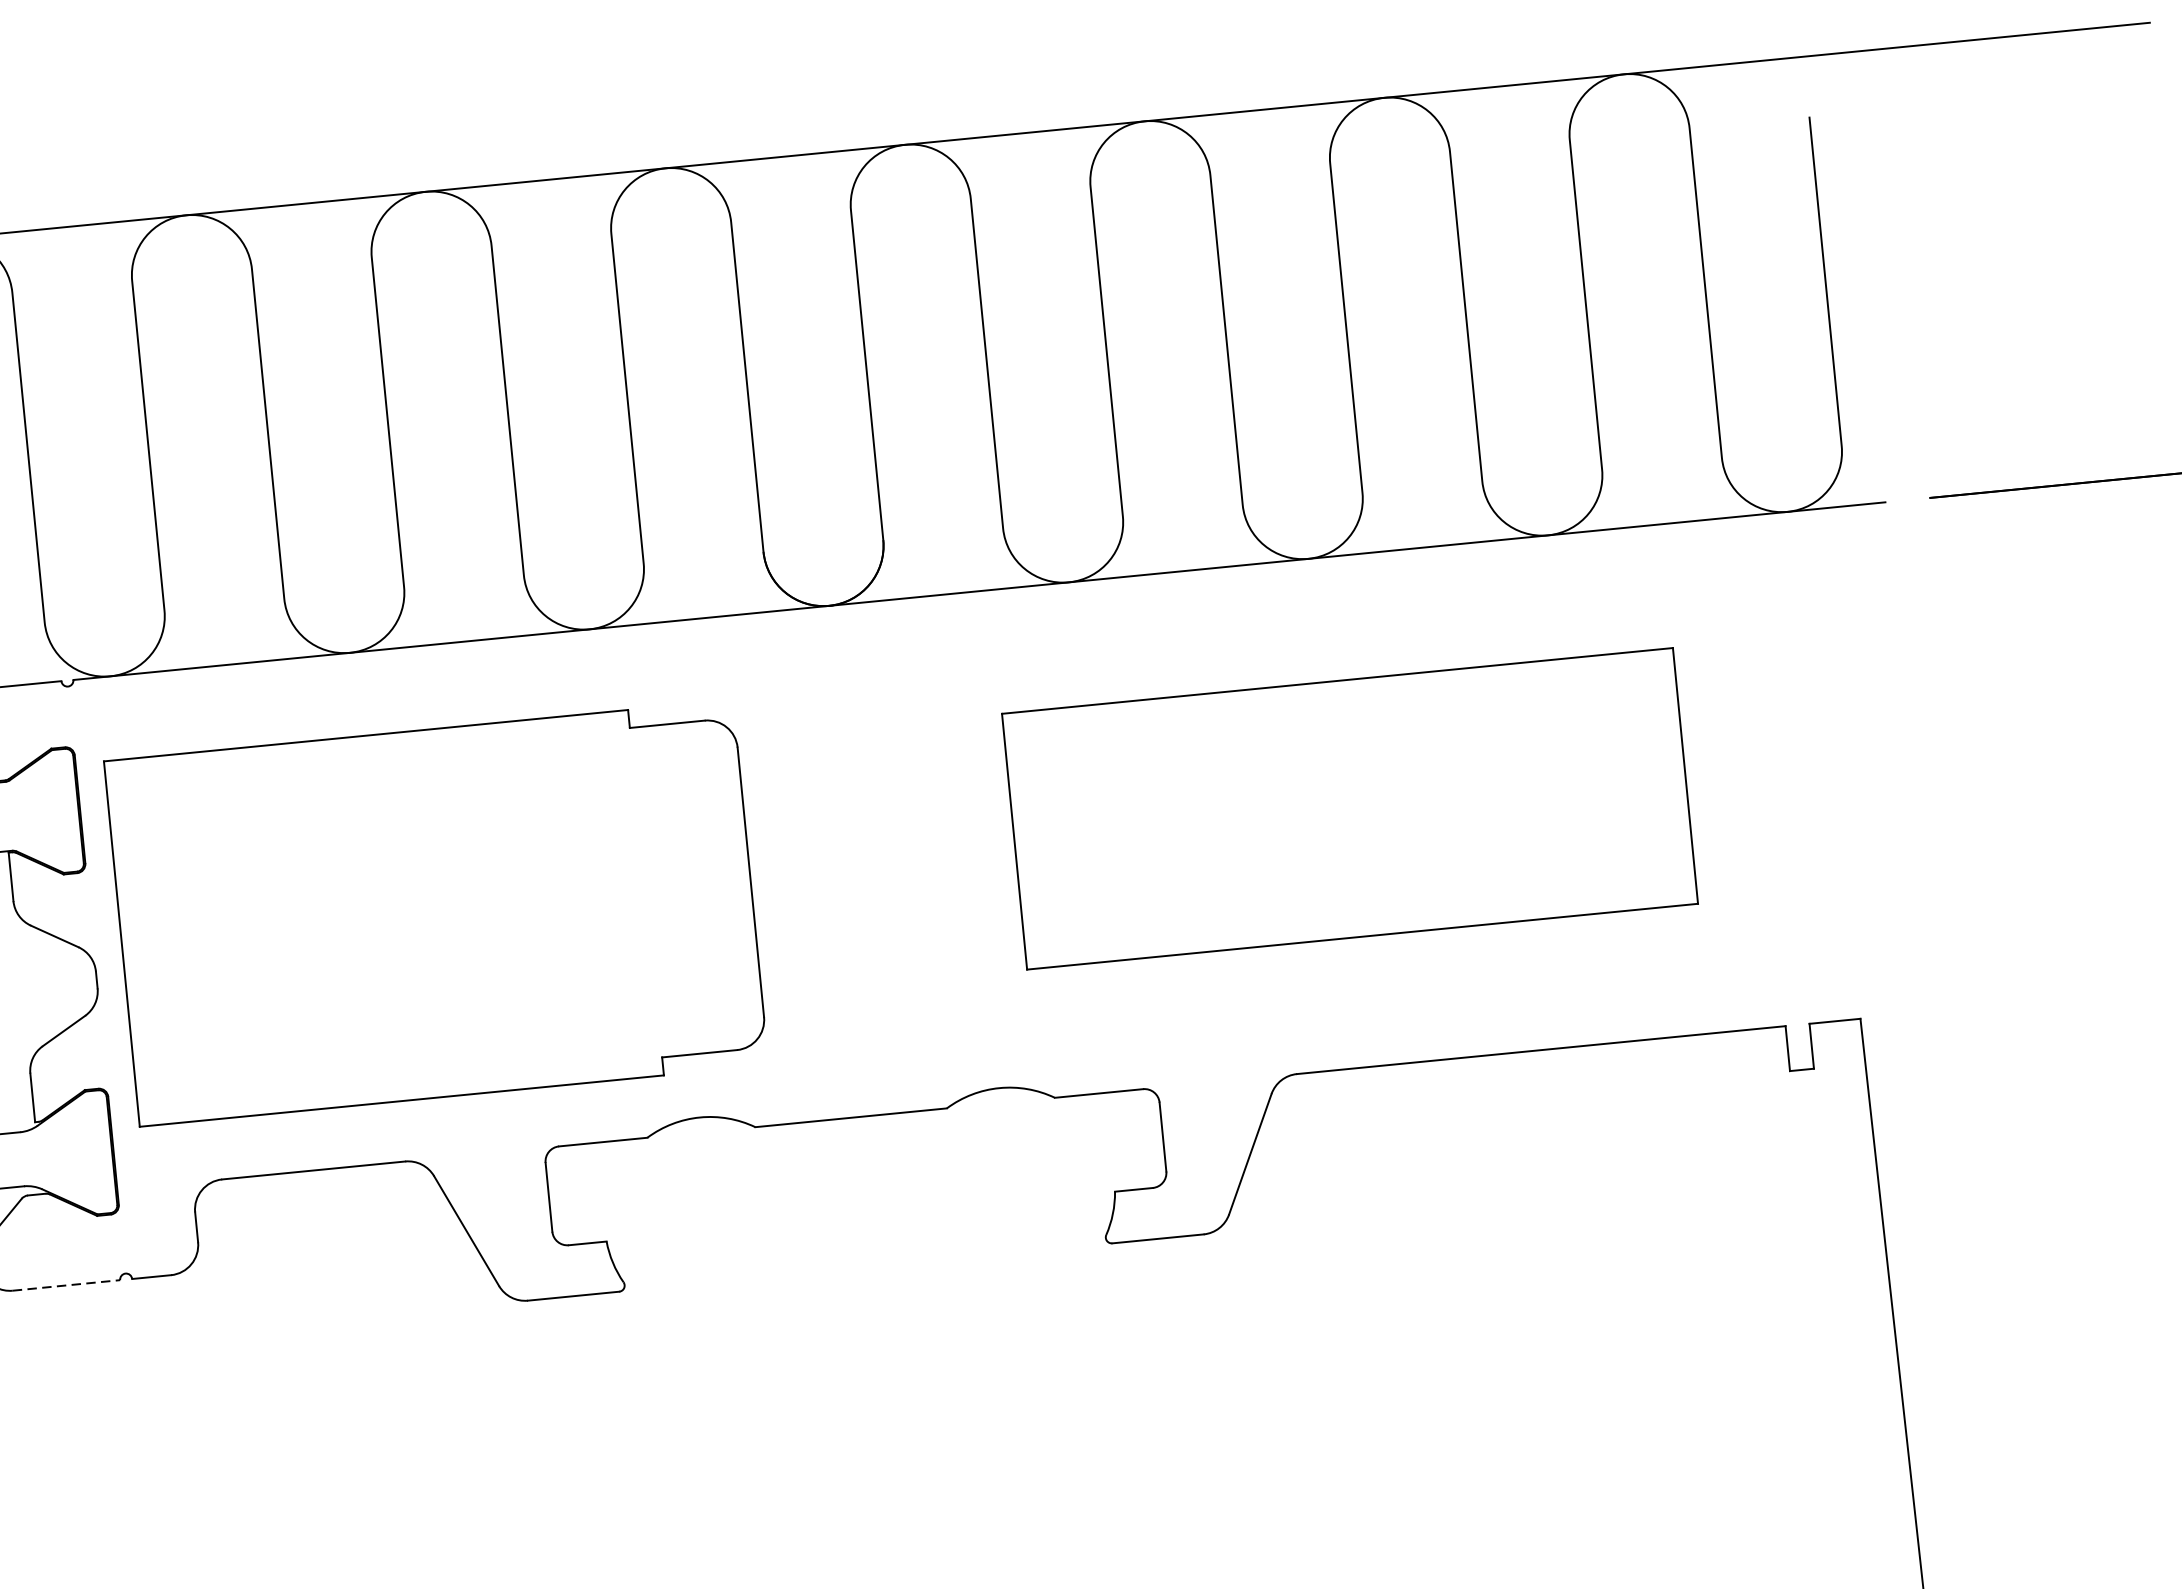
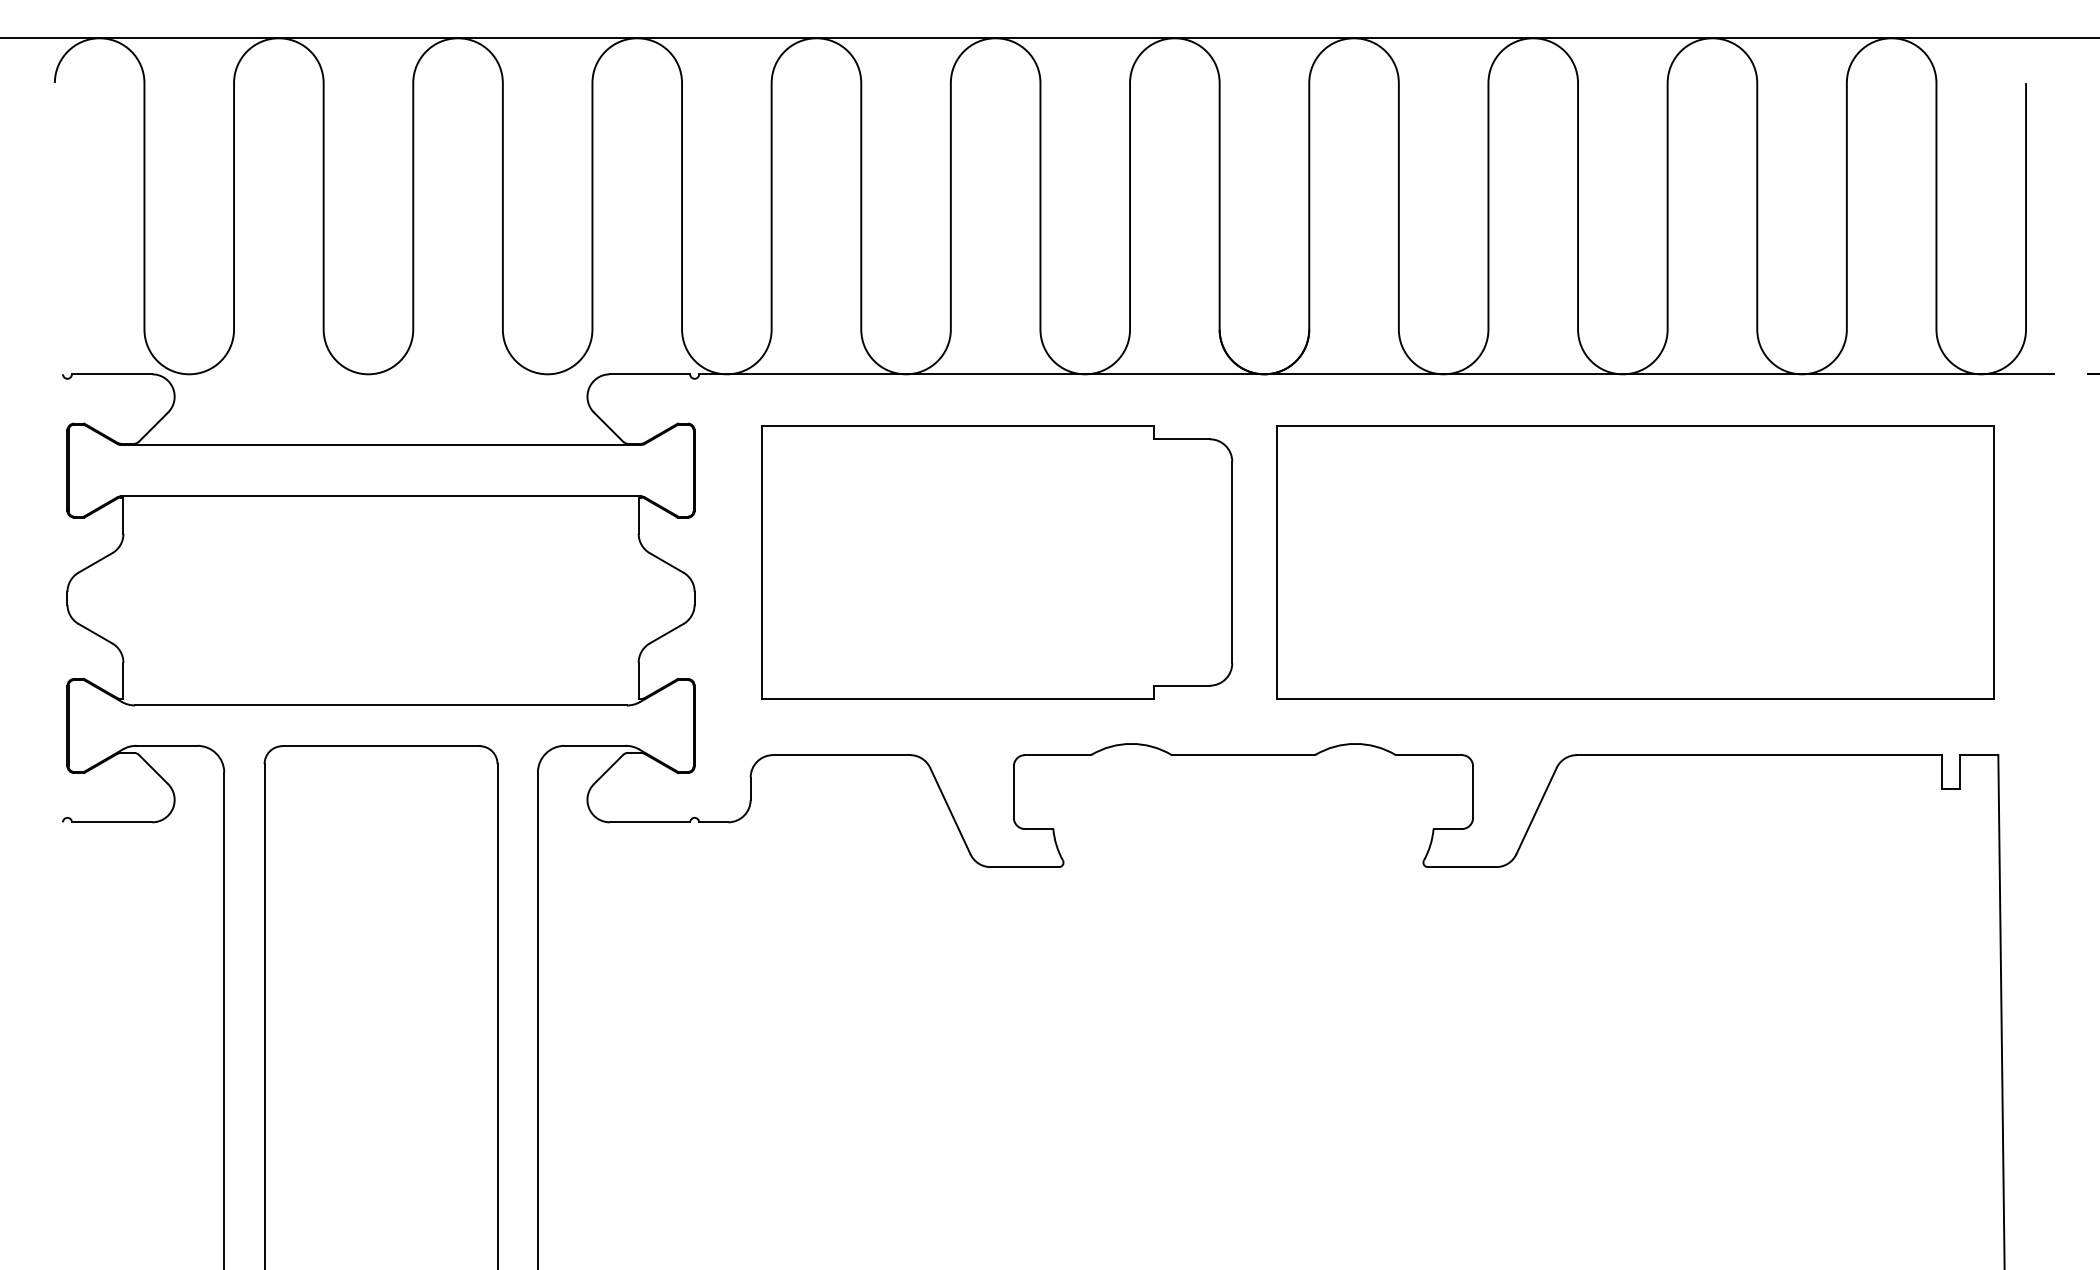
part: (1350, 808) -> (1635, 562), size x1.43
part: (436, 913) -> (997, 562), moved
line: (67, 1285) -> (650, 822), dashed -> solid

